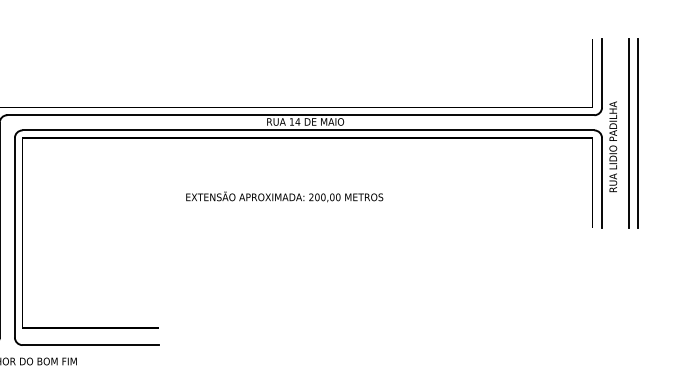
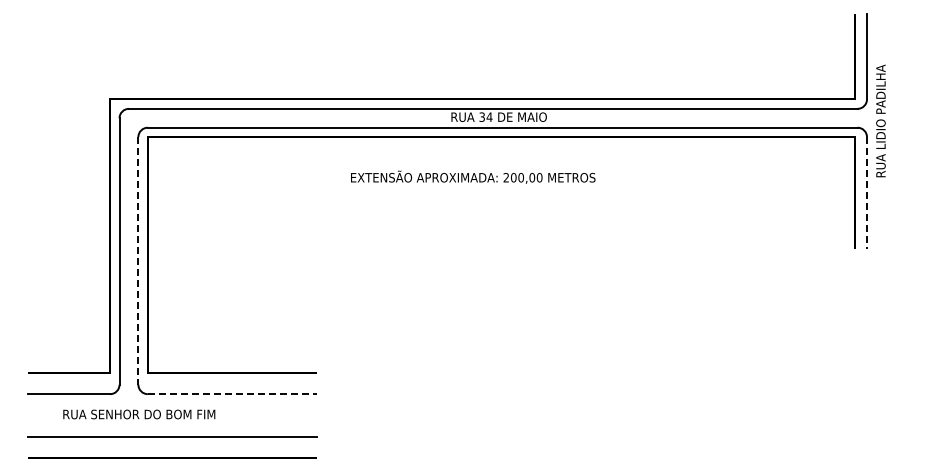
text: (291, 121) -> (481, 116), 14 -> 34
line: (629, 133) -> (900, 131), removed
line: (637, 133) -> (911, 131), removed
text: (612, 146) -> (880, 120), moved
line: (601, 183) -> (866, 193), solid -> dashed
text: (284, 196) -> (473, 176), moved
line: (14, 237) -> (138, 260), solid -> dashed
line: (90, 345) -> (232, 394), solid -> dashed

